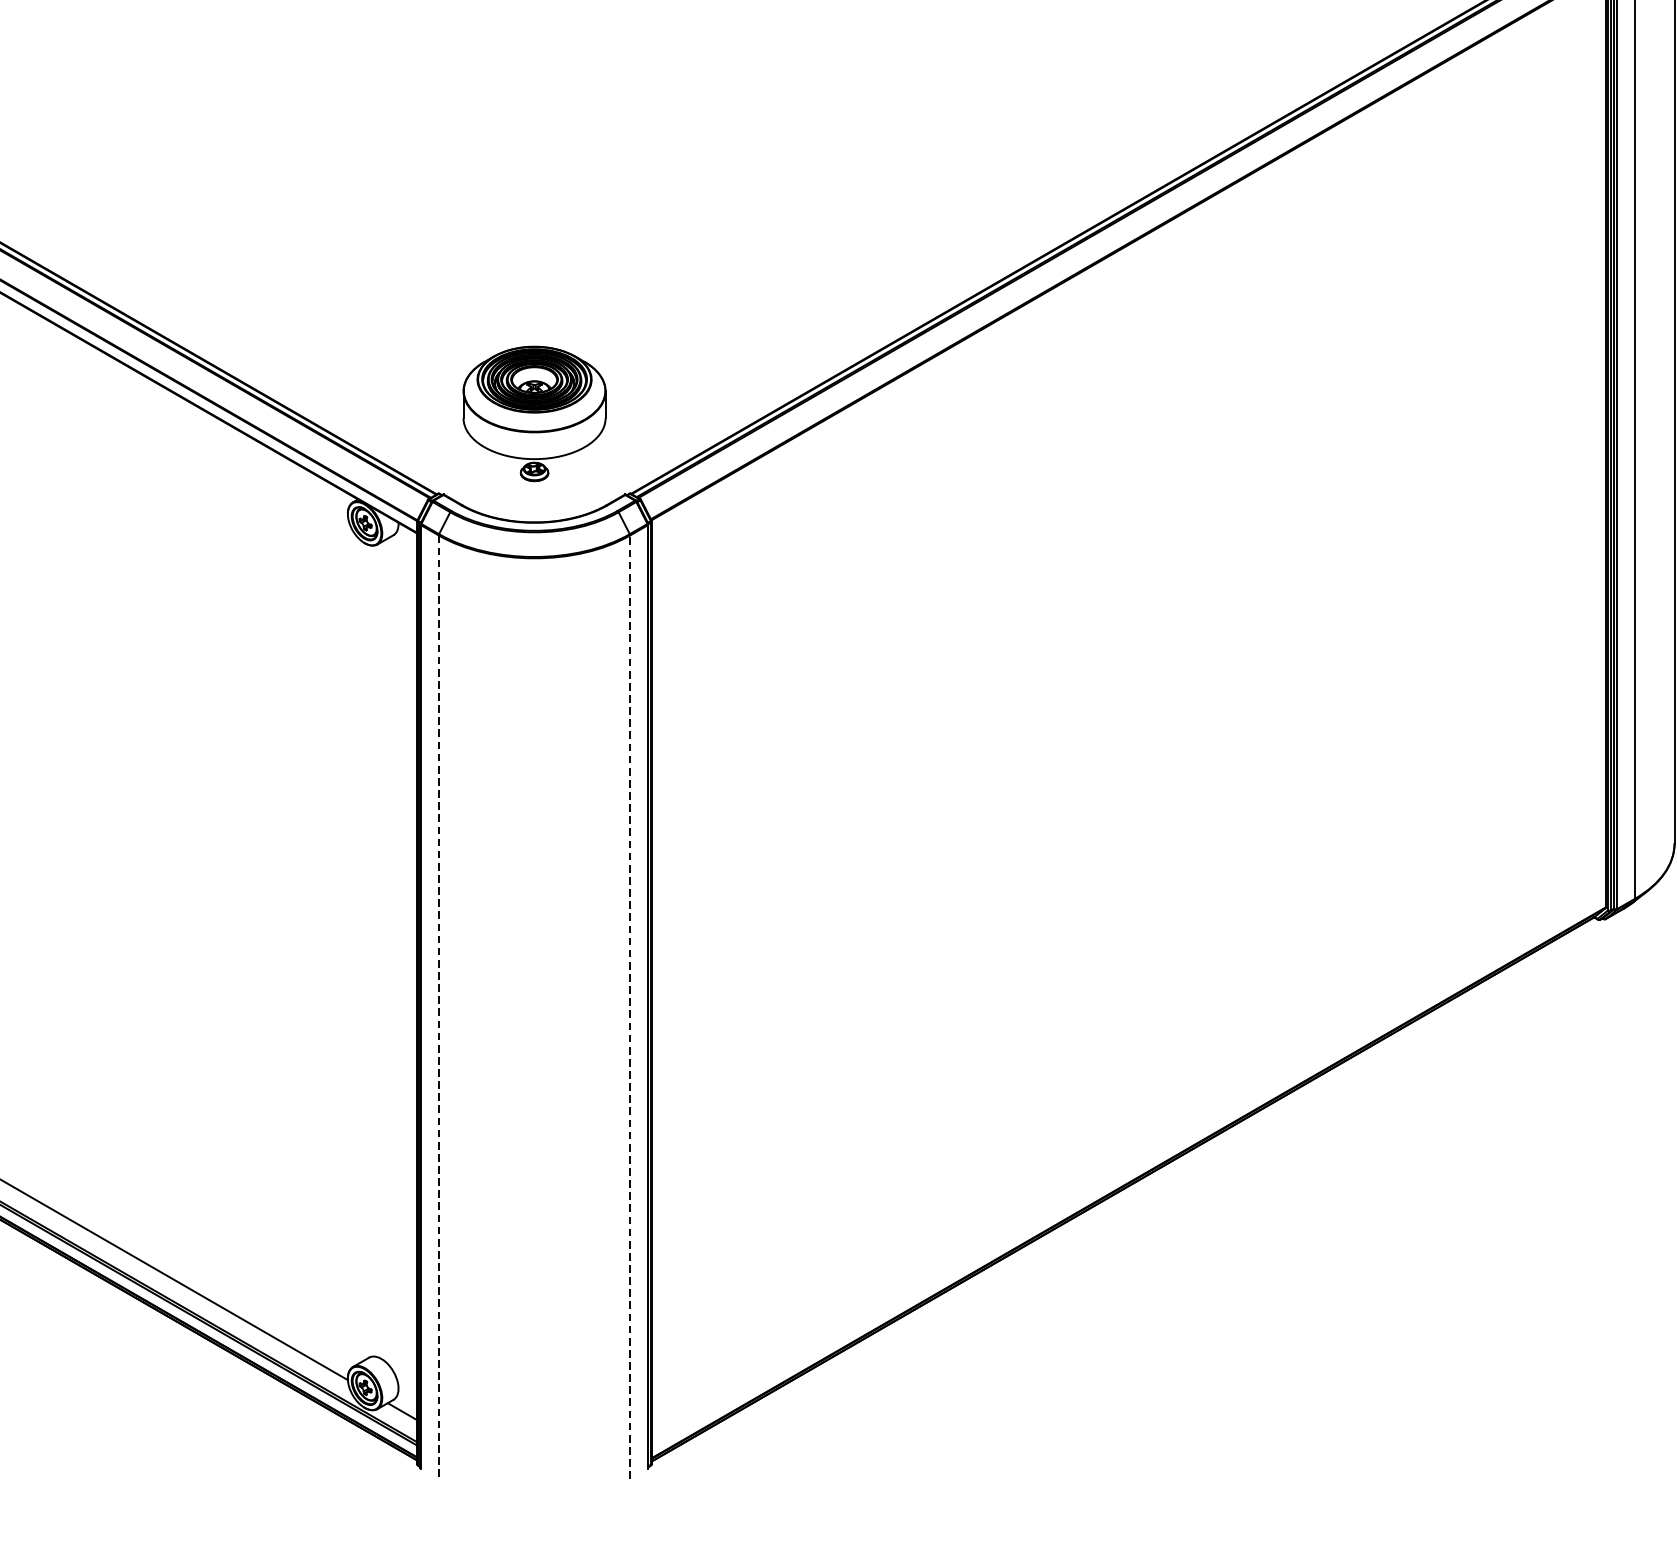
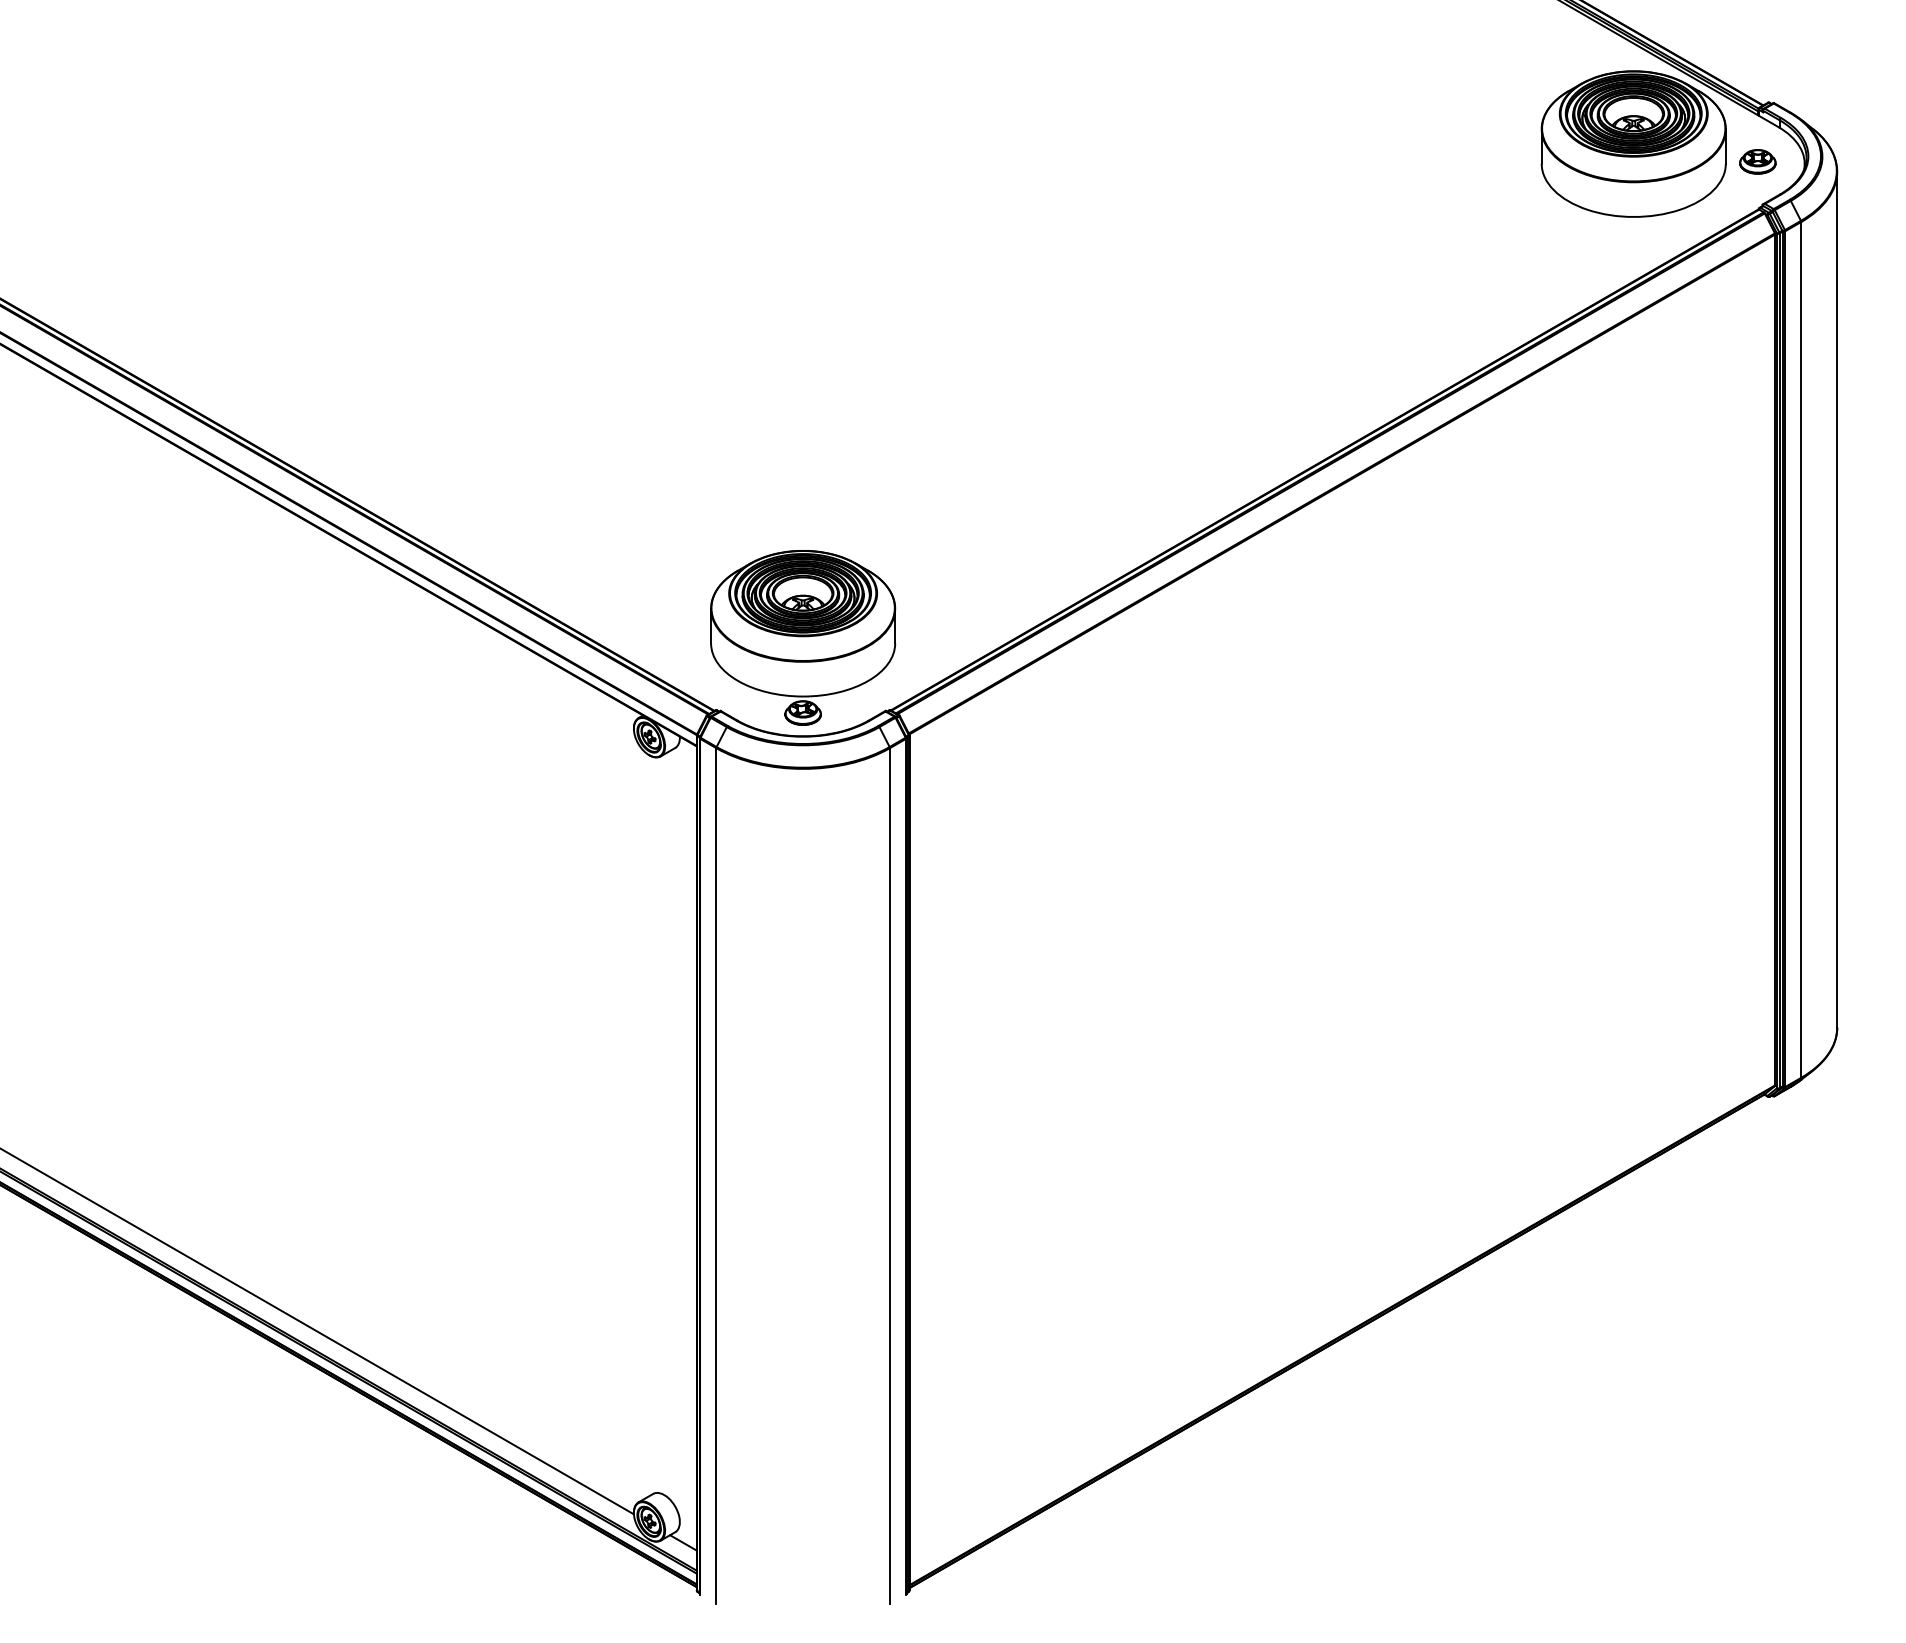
part: (534, 413) -> (803, 637), size x1.43
line: (438, 1007) -> (716, 1176), dashed -> solid
line: (629, 1007) -> (889, 1176), dashed -> solid

